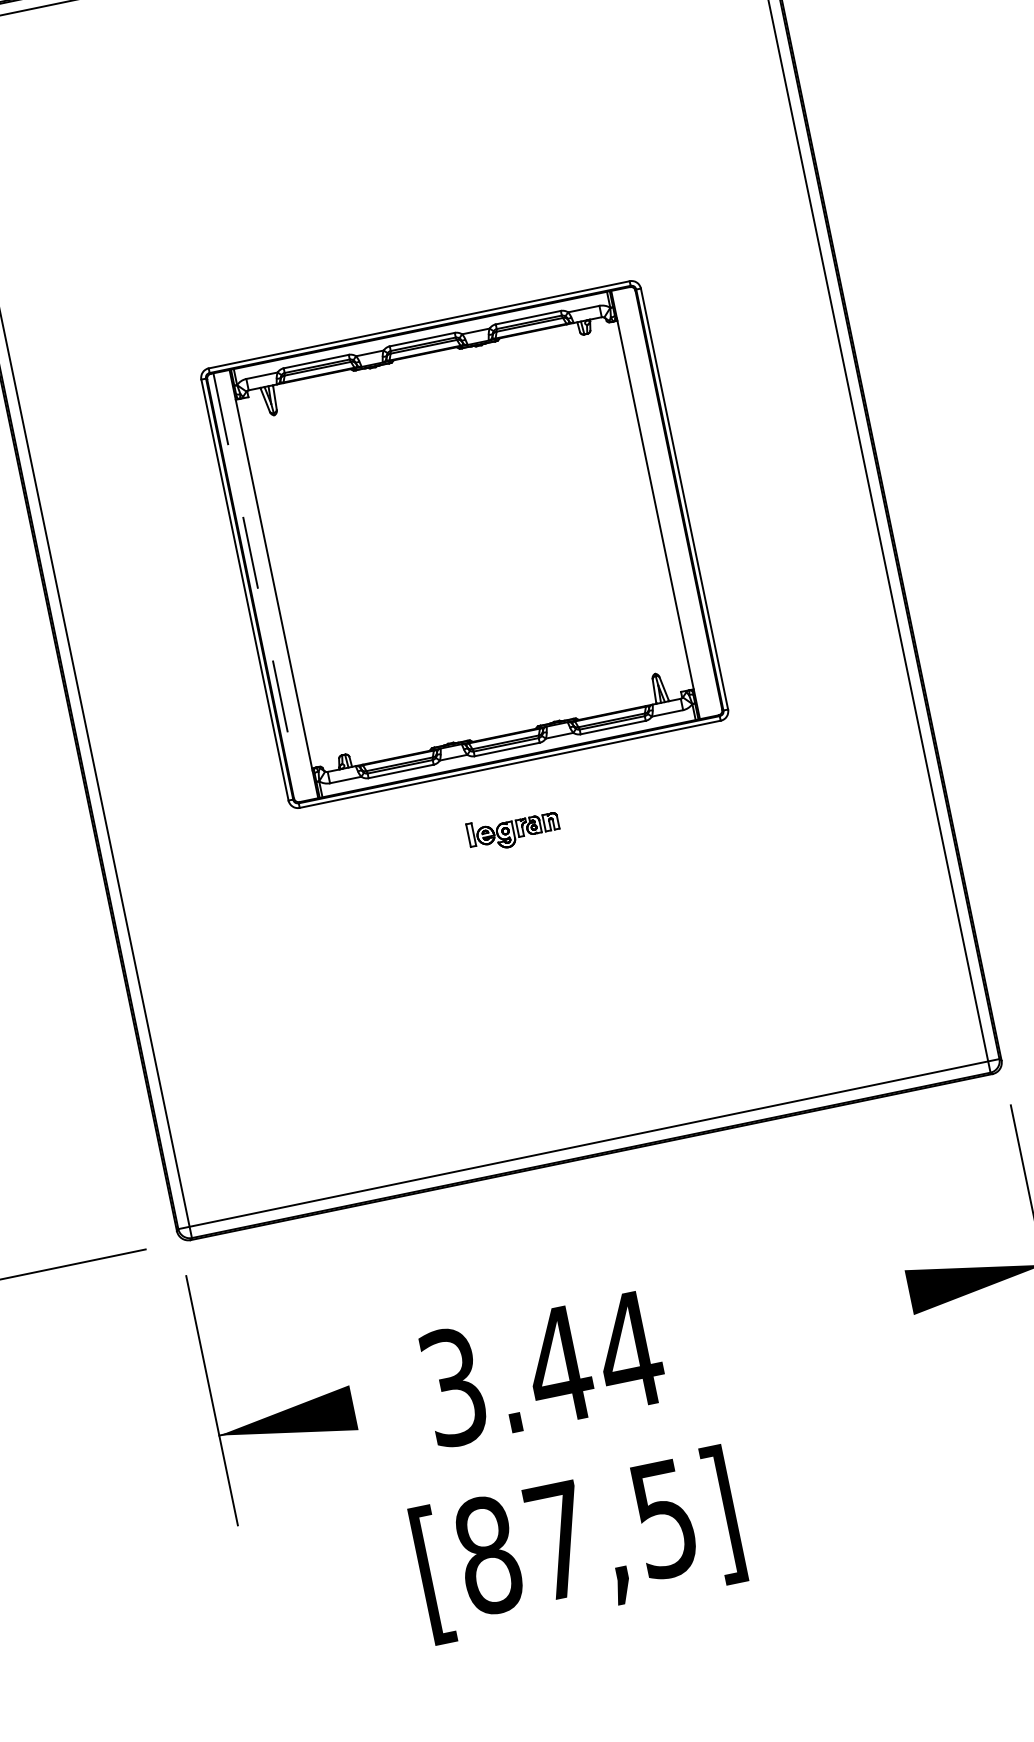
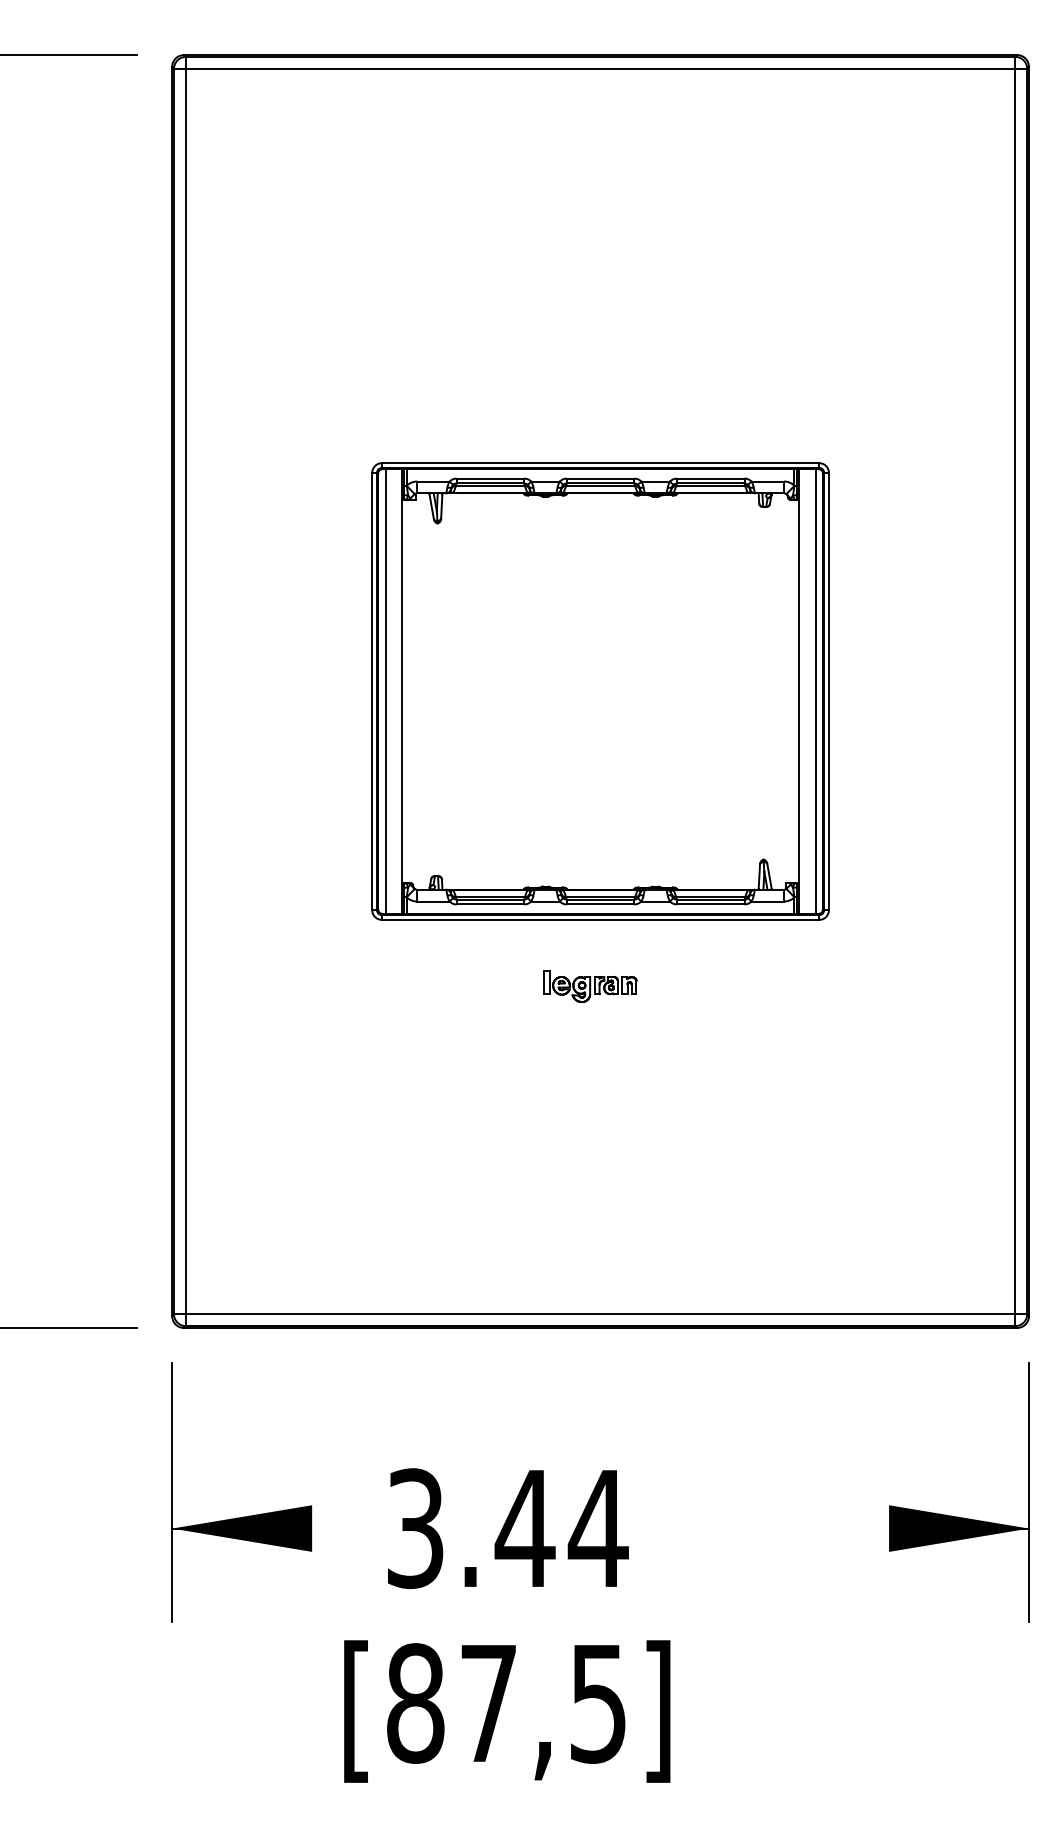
line: (671, 501) -> (815, 691), added
line: (257, 588) -> (385, 692), dashed -> solid

